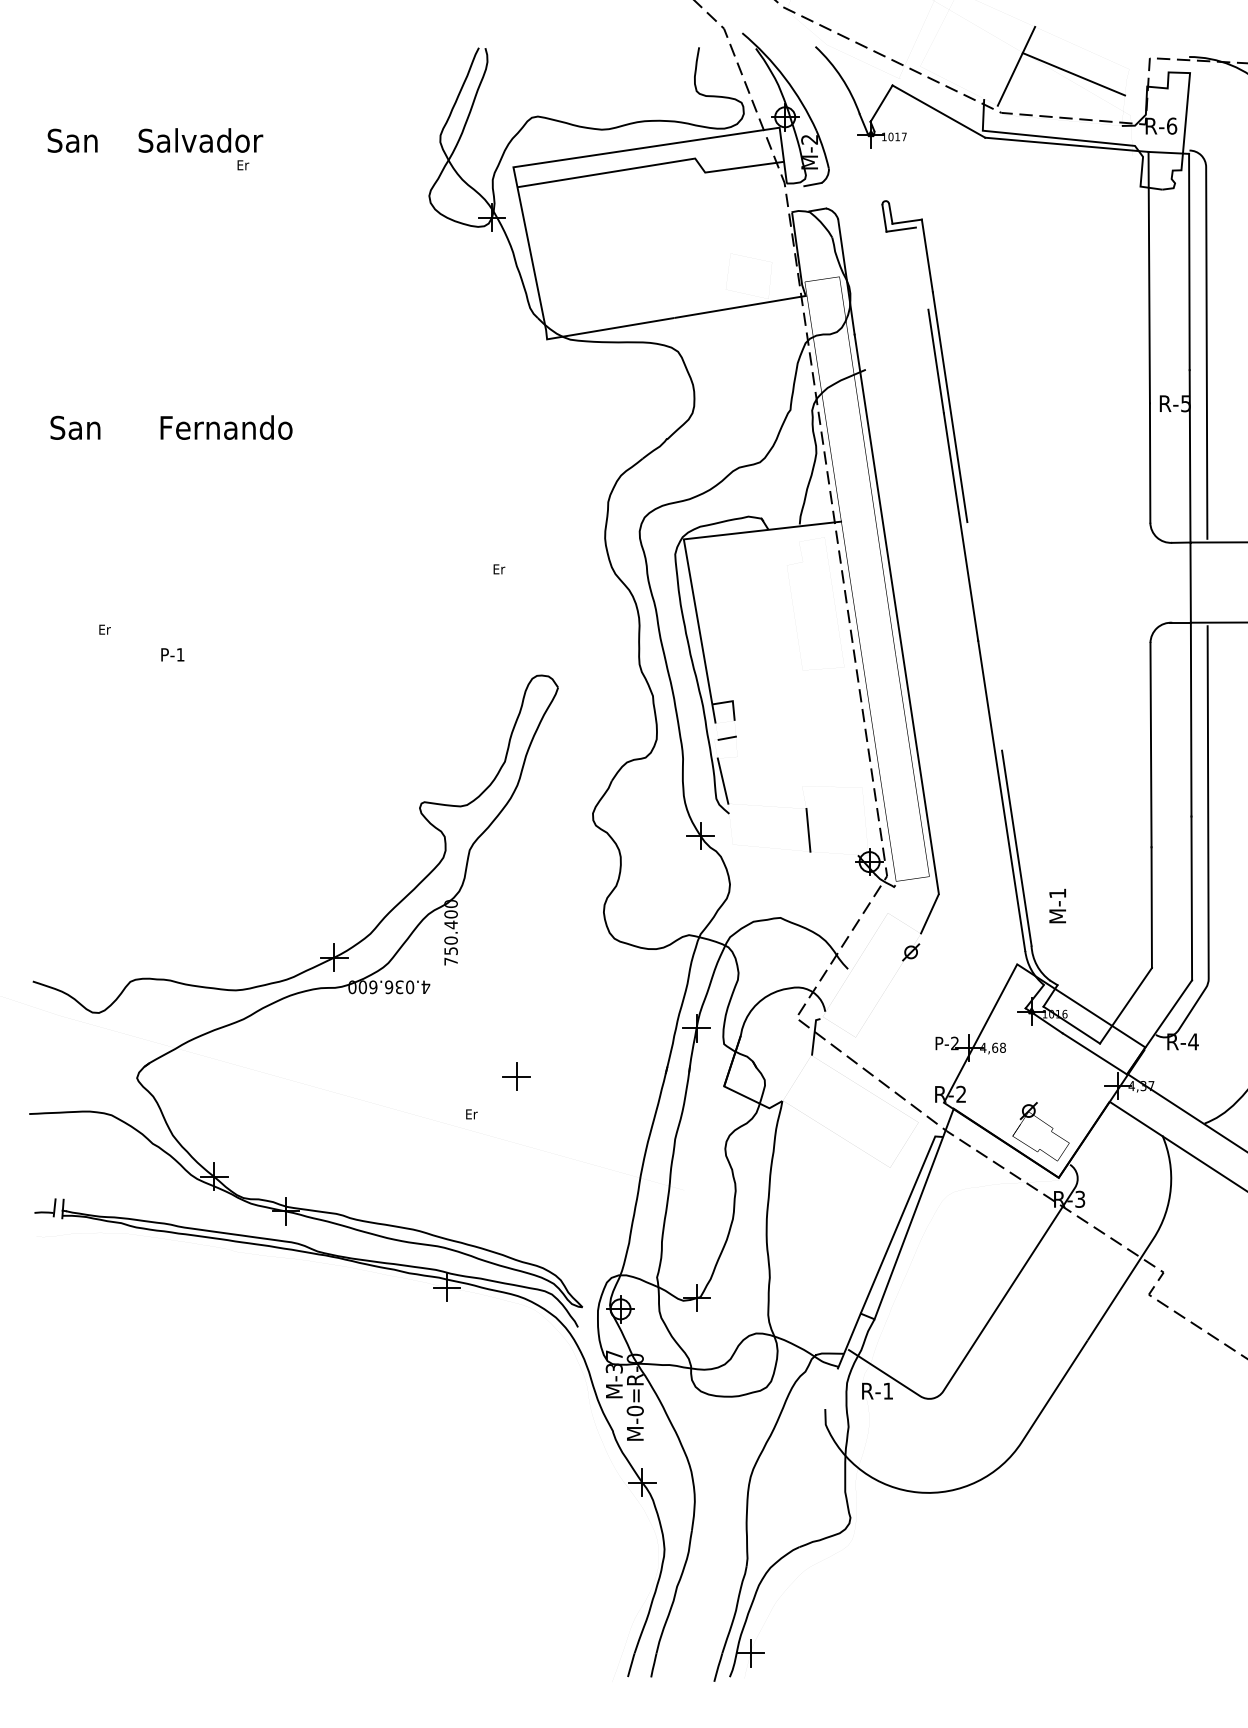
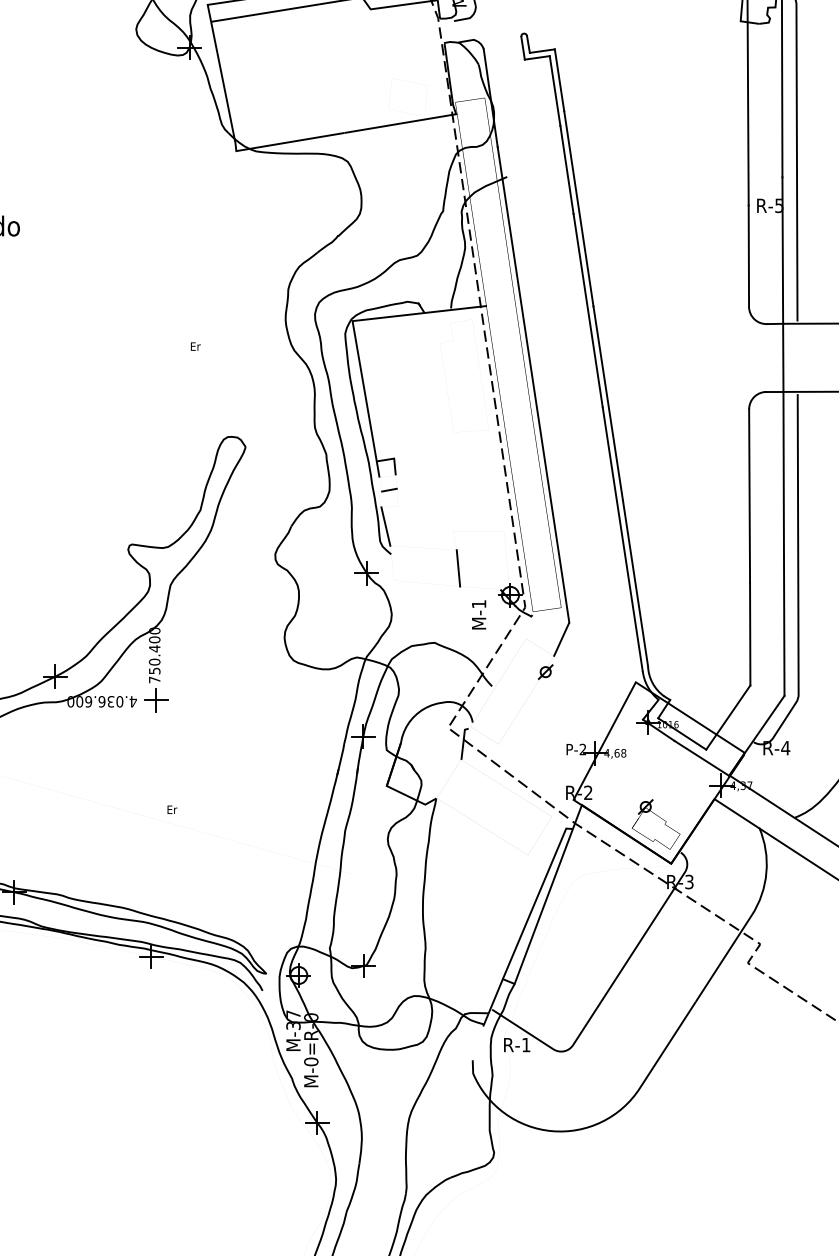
line: (921, 268) -> (554, 90), added
line: (984, 636) -> (608, 403), added
text: (1057, 905) -> (478, 614), moved
part: (516, 1076) -> (155, 700), moved

